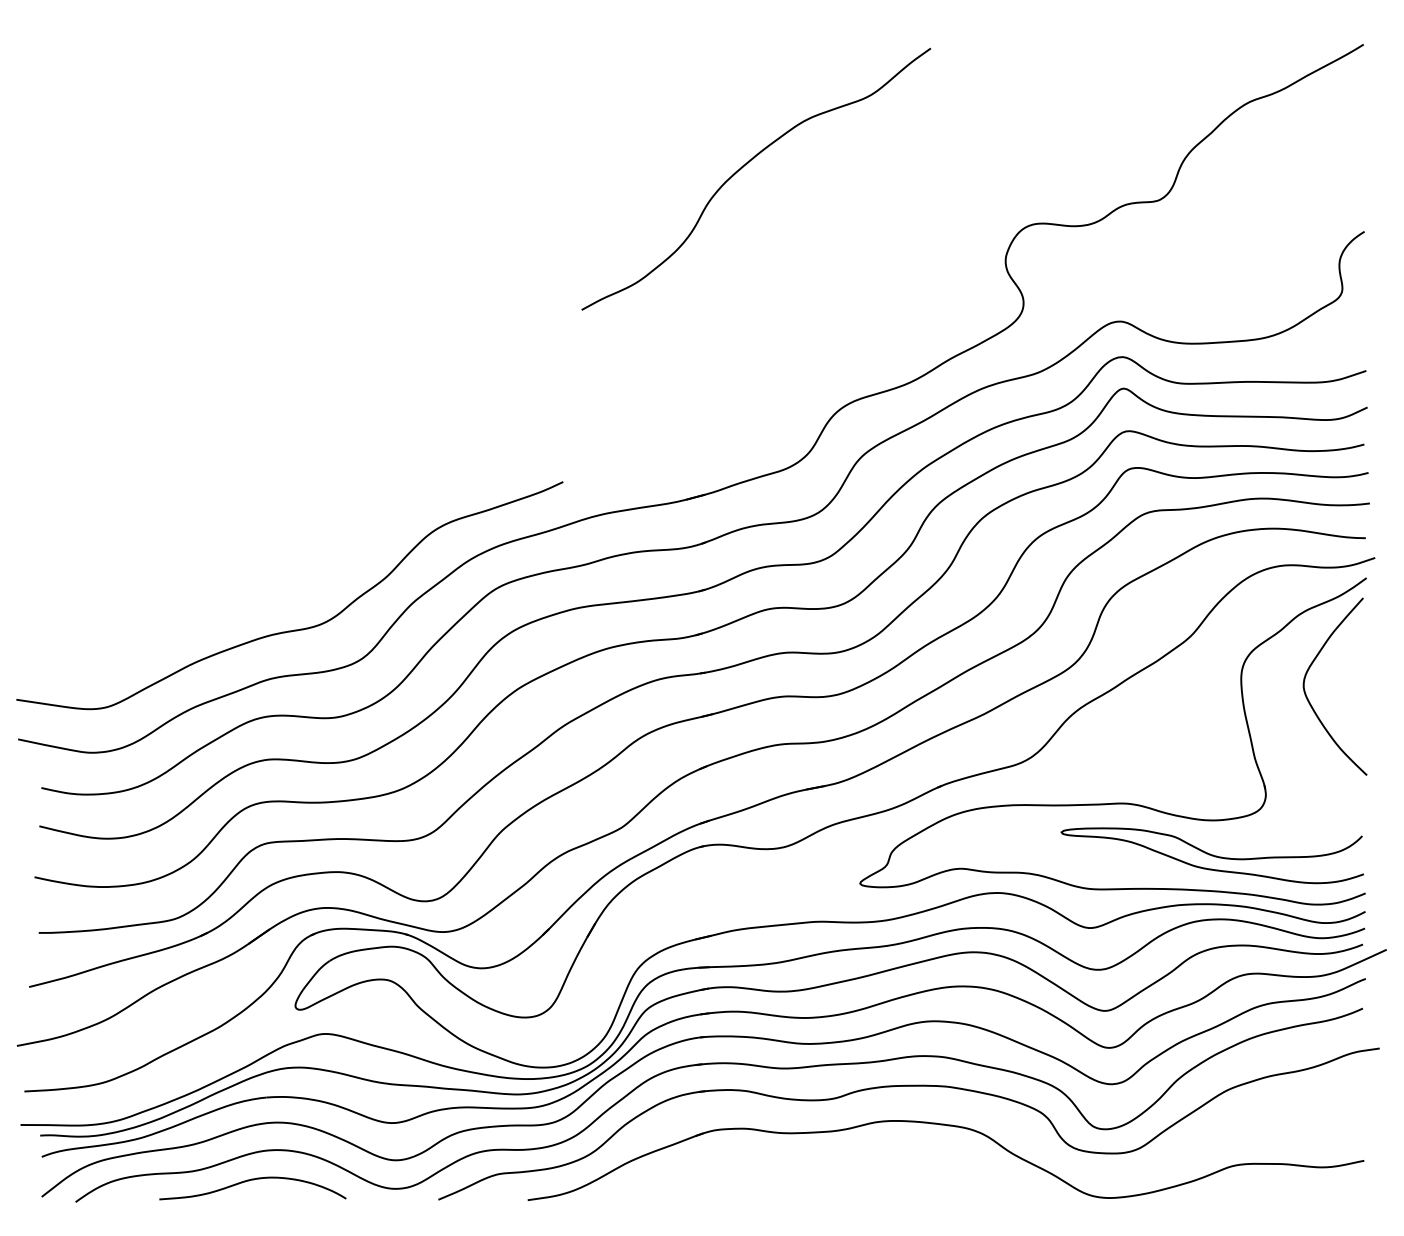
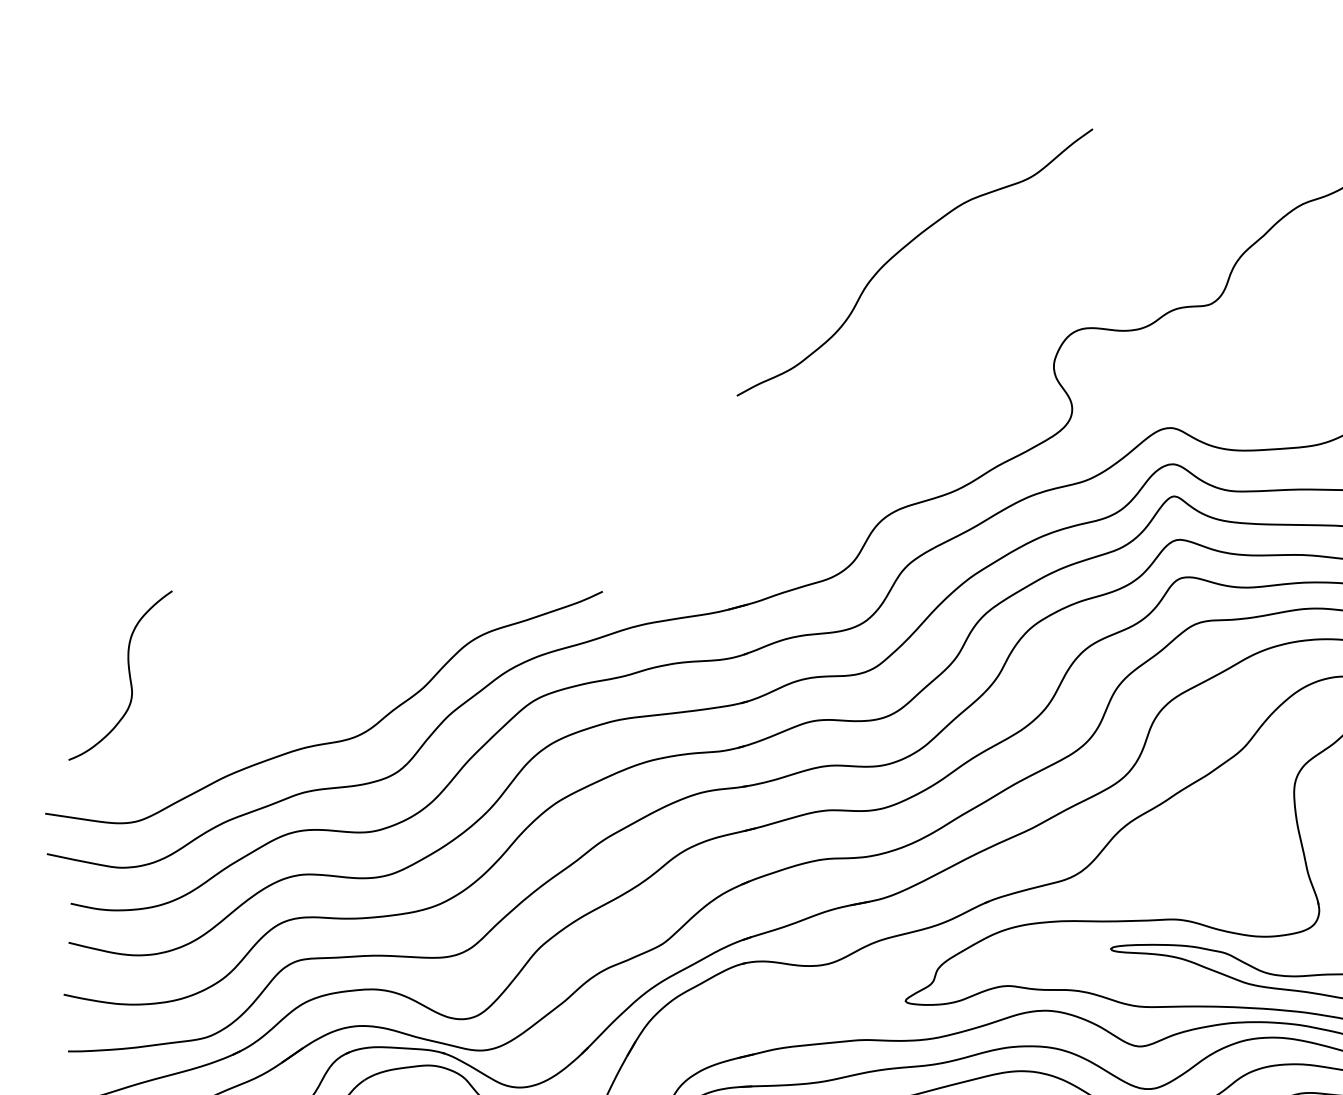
curve: (747, 164) -> (905, 247), moved
curve: (98, 563) -> (128, 674), added

